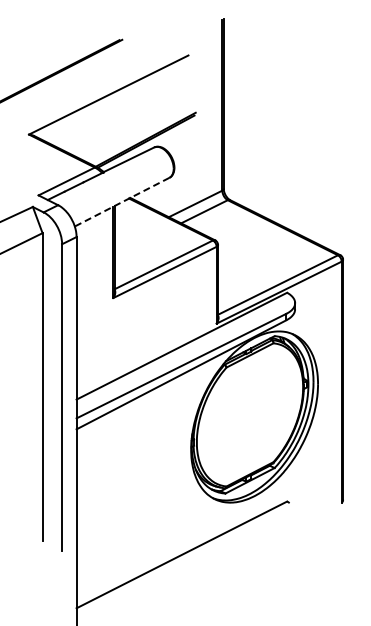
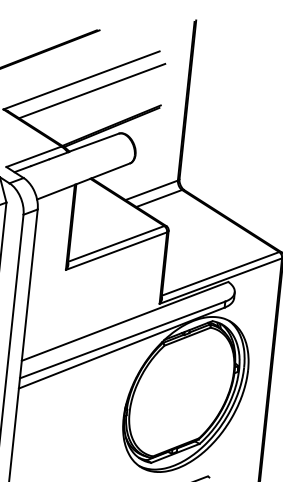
line: (120, 105) -> (91, 91), added
line: (121, 202) -> (82, 181), dashed -> solid

